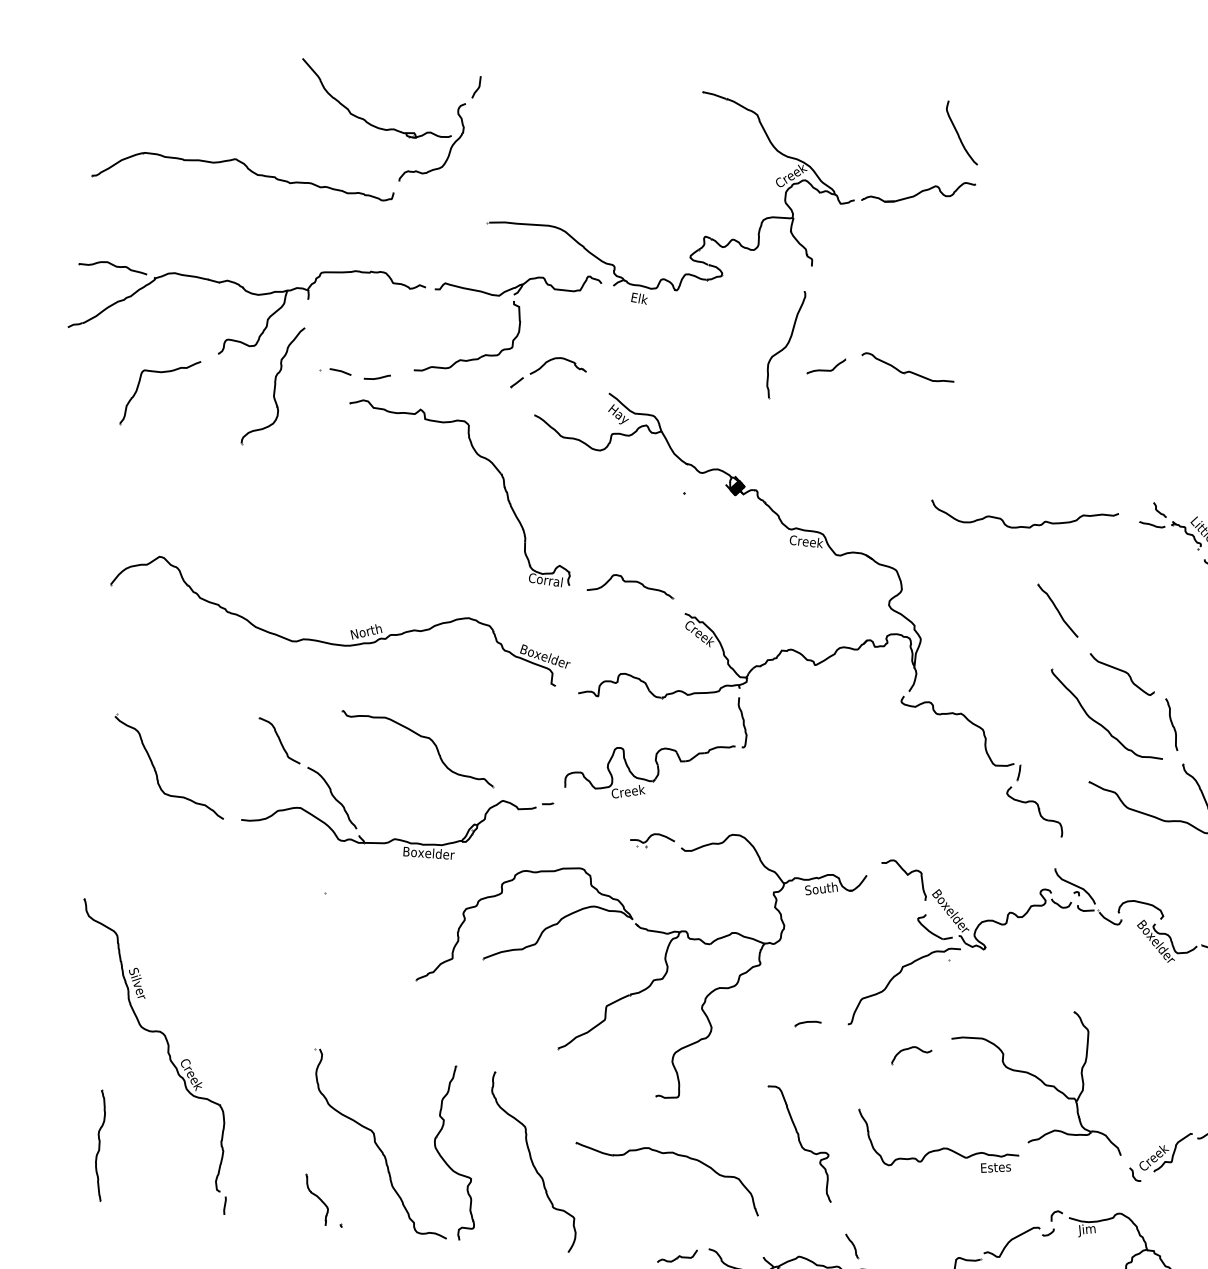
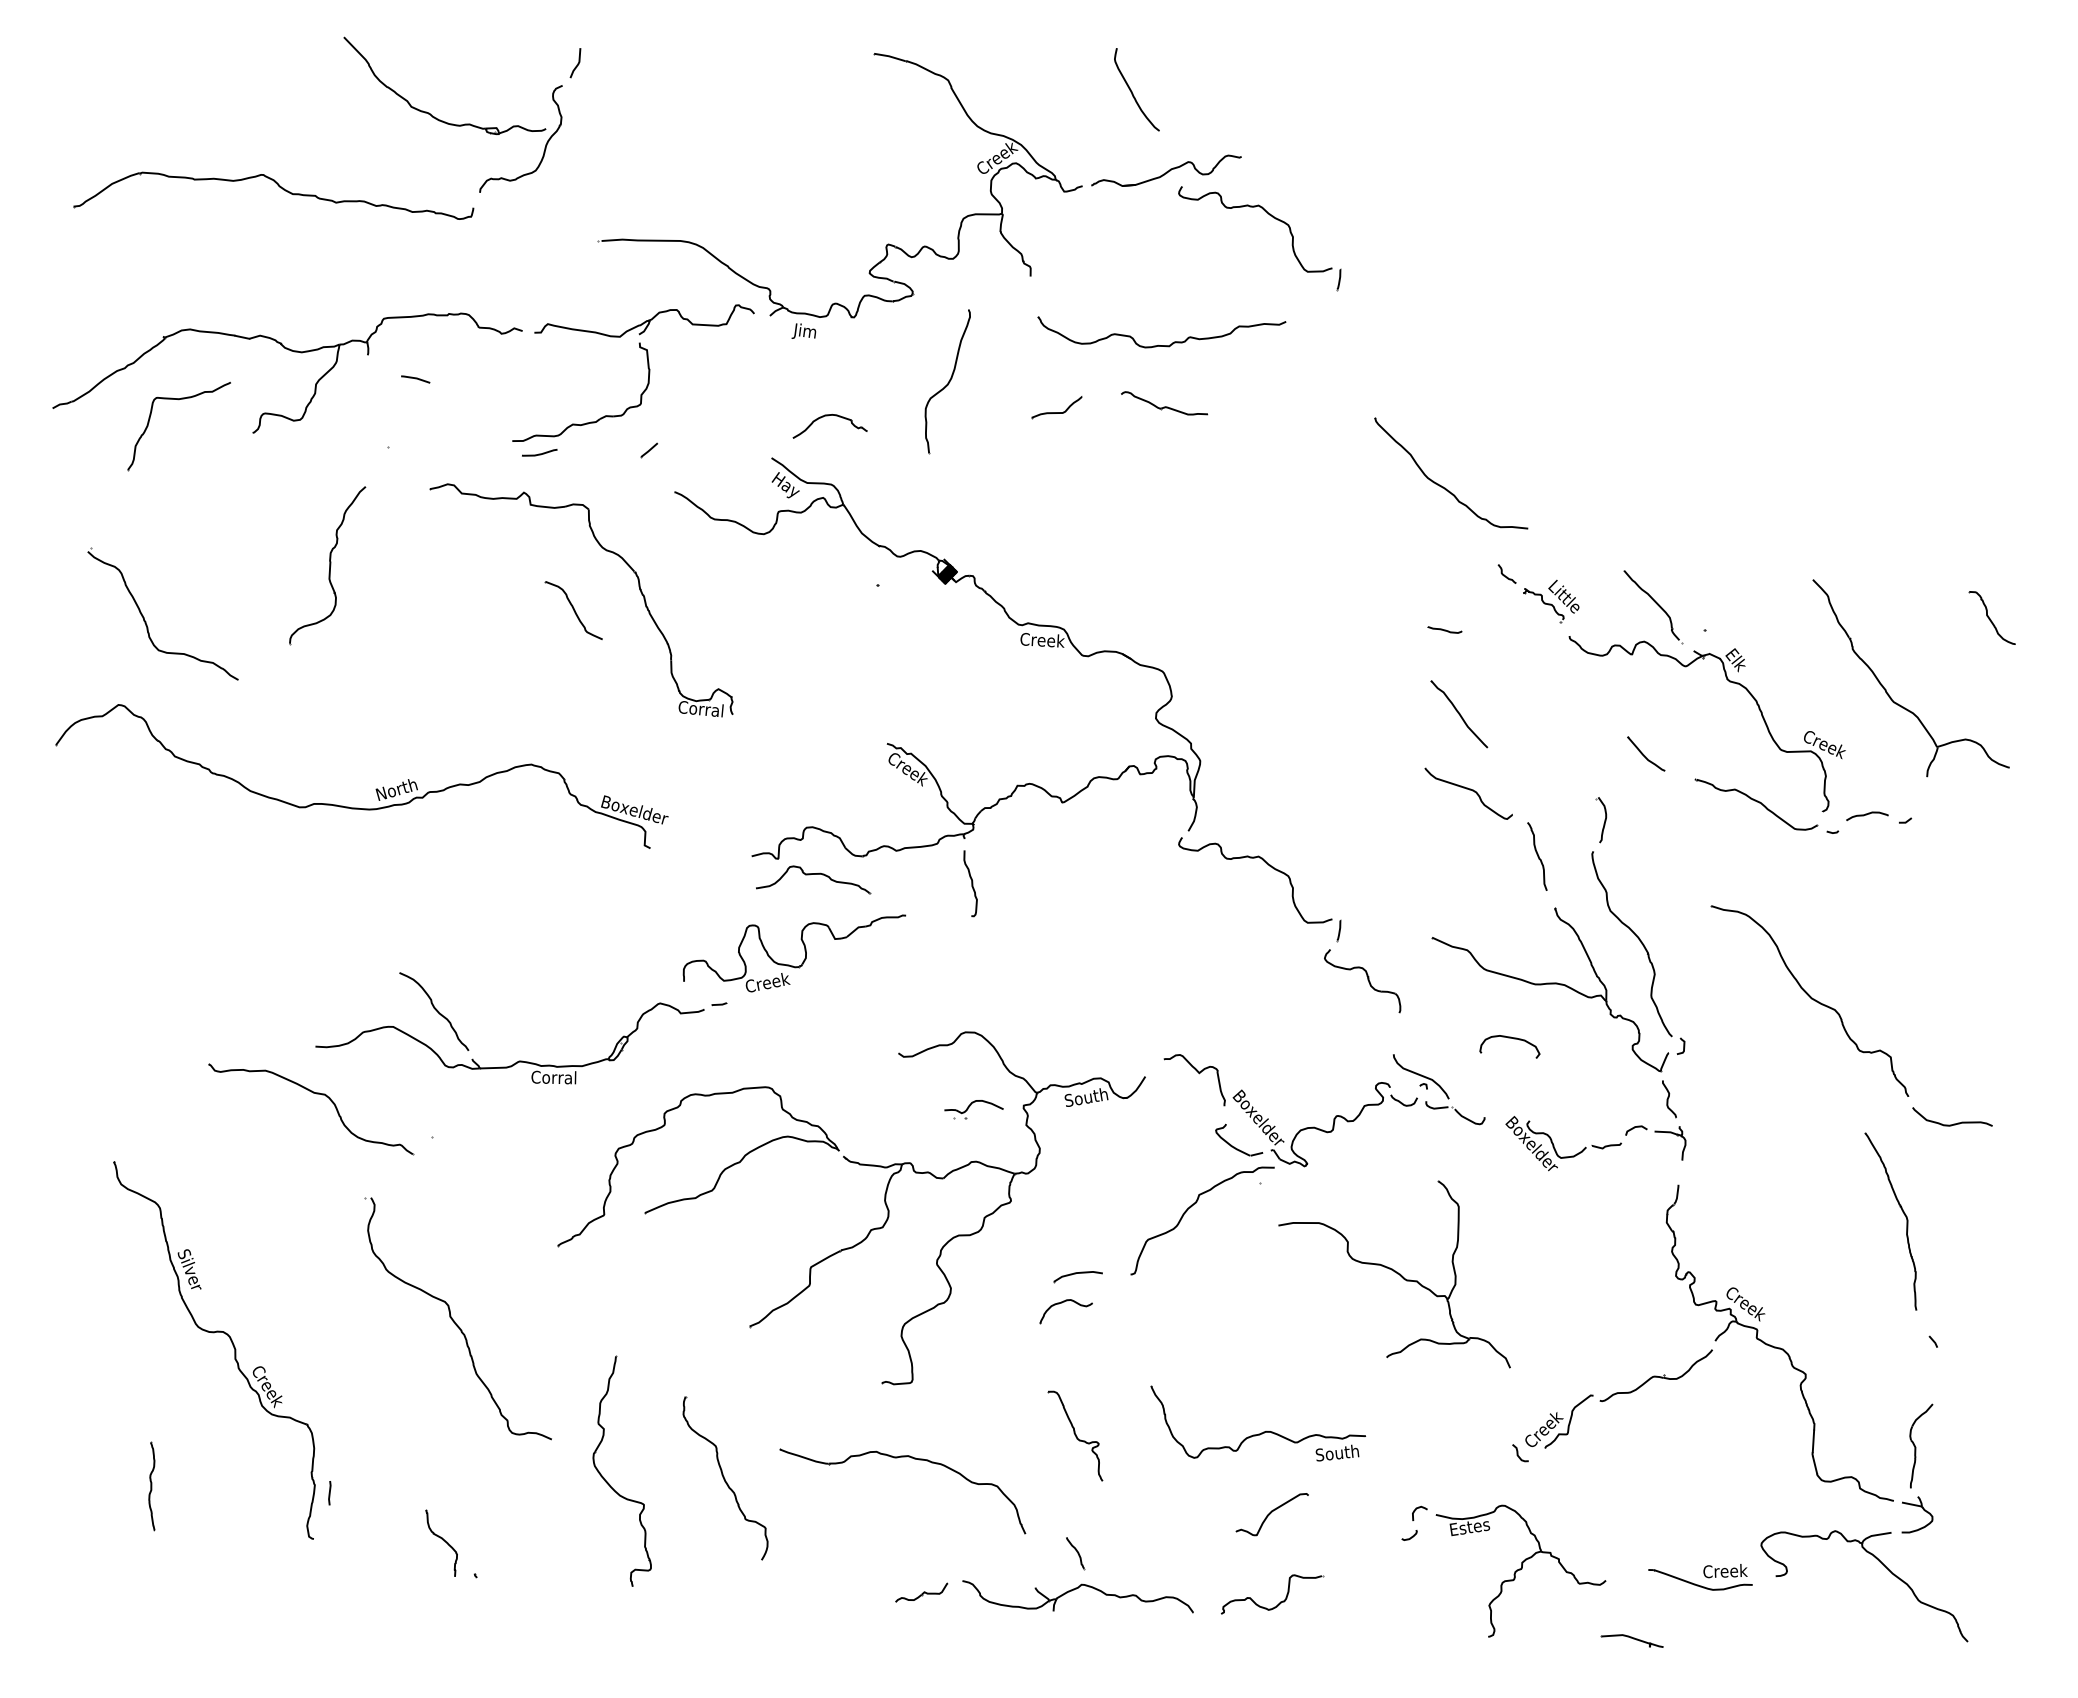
curve: (958, 134) -> (1132, 91), moved
part: (997, 232) -> (1273, 218), added
part: (112, 266) -> (107, 325), removed
text: (638, 298) -> (803, 330), Elk -> Jim
part: (785, 344) -> (947, 381), moved
part: (557, 359) -> (828, 416), moved
part: (907, 367) -> (1164, 403), size x0.7
line: (340, 372) -> (415, 379), moved
part: (160, 373) -> (178, 400), moved
curve: (377, 377) -> (539, 453), moved
part: (273, 385) -> (327, 565), moved
curve: (1151, 524) -> (1444, 629), moved
part: (1023, 526) -> (1161, 345), moved
part: (630, 585) -> (813, 879), moved
part: (1058, 611) -> (1459, 714), moved
part: (350, 630) -> (375, 789), moved
part: (1102, 724) -> (1445, 487), moved
part: (422, 737) -> (316, 1094), moved
part: (279, 740) -> (573, 610), moved
part: (657, 769) -> (804, 951), moved
part: (156, 771) -> (146, 621), moved
part: (652, 840) -> (973, 1109), moved
text: (428, 853) -> (565, 1077), Boxelder -> Corral
curve: (1141, 903) -> (1509, 1038), moved
part: (807, 1023) -> (1077, 1276), size x1.4
part: (909, 1049) -> (1062, 1303), moved
part: (1037, 1080) -> (1394, 1274), moved
part: (380, 1143) -> (457, 1318), moved
part: (799, 1144) -> (1075, 1436), size x0.6
part: (99, 1145) -> (151, 1486), size x0.6
part: (533, 1162) -> (725, 1478), size x0.7
text: (997, 1166) -> (1337, 1452), Estes -> South
line: (224, 1205) -> (329, 1493), moved
text: (1093, 1231) -> (1469, 1530), Jim -> Estes
curve: (1011, 1241) -> (1271, 1513), moved
part: (852, 1246) -> (1075, 1553), moved

